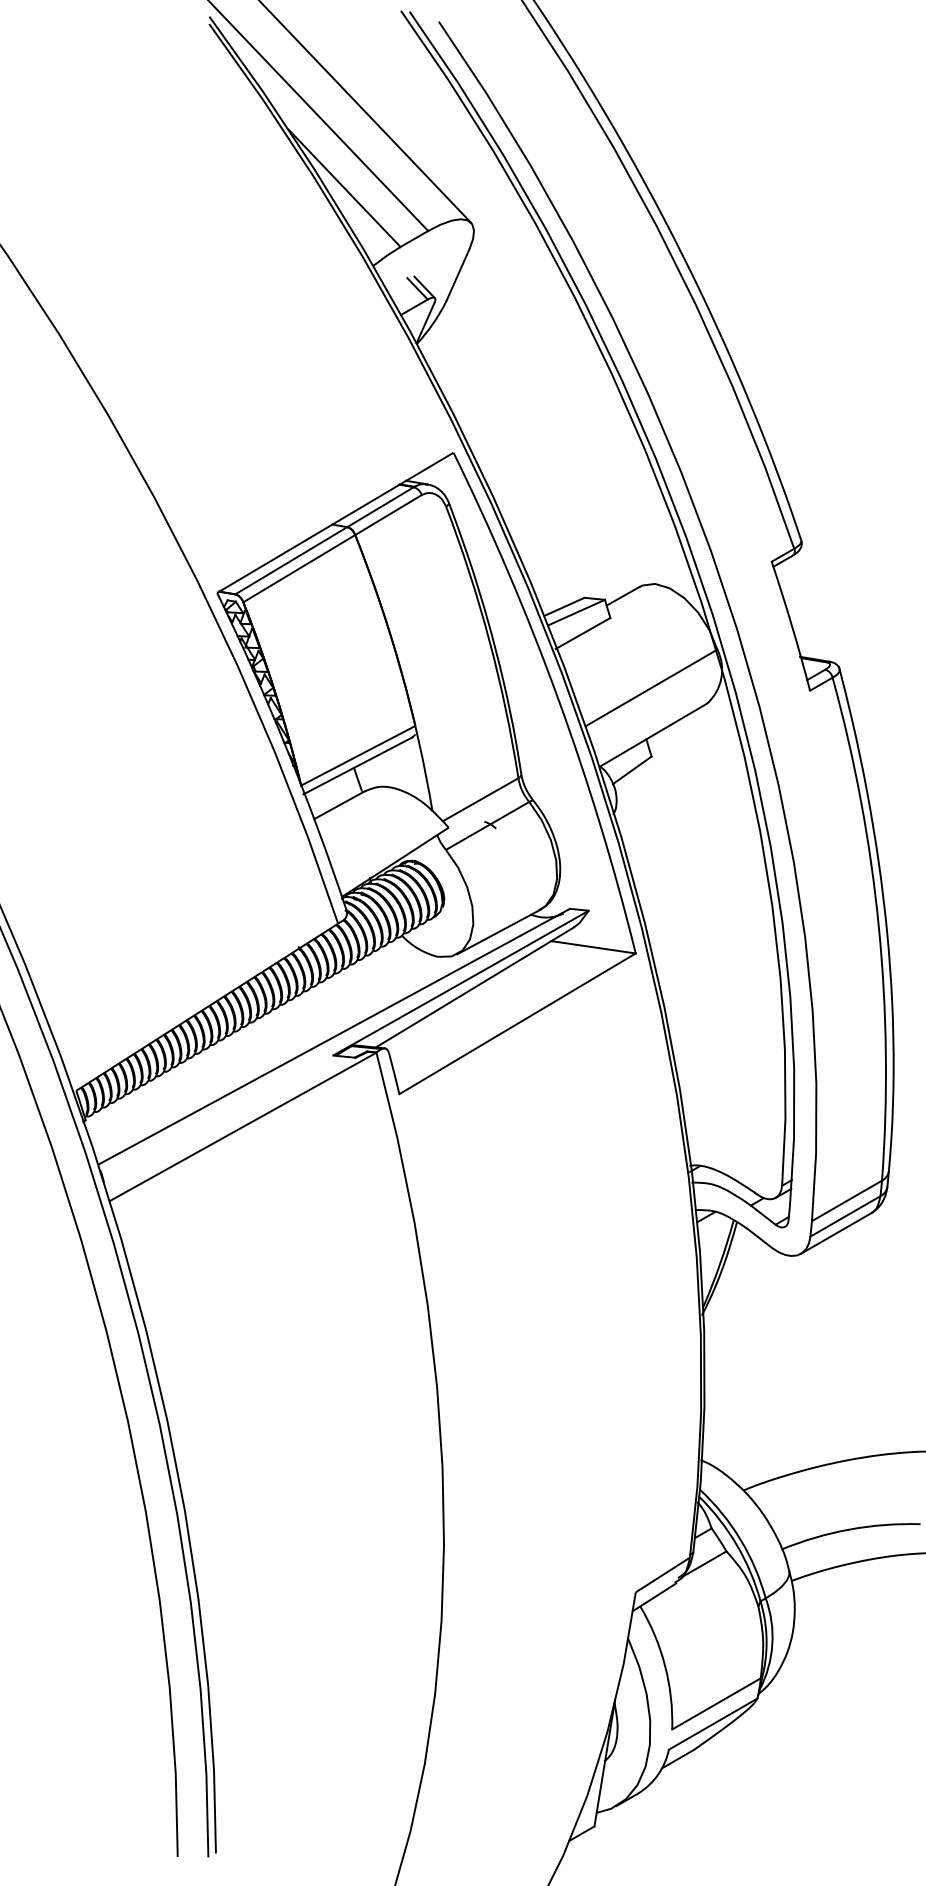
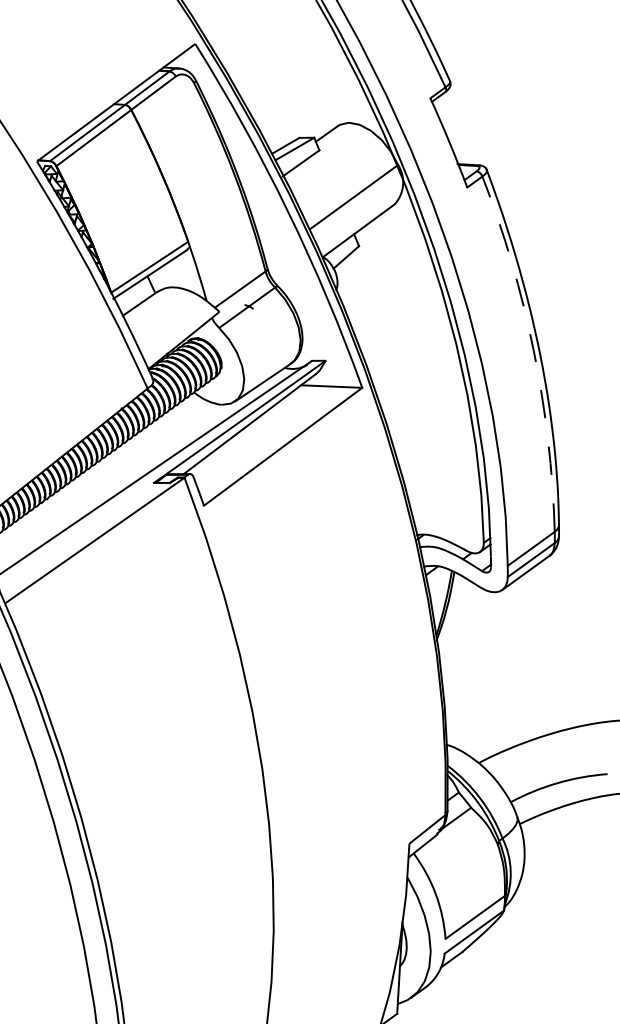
arc: (878, 927) -> (533, 351), solid -> dashed

